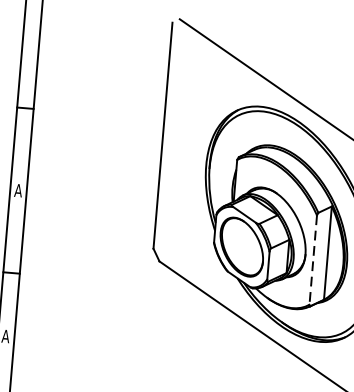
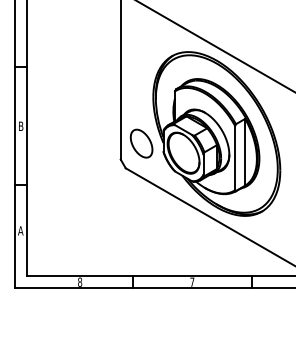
text: (17, 189) -> (20, 125), A -> B
part: (184, 228) -> (141, 143), added
line: (313, 260) -> (235, 158), dashed -> solid

